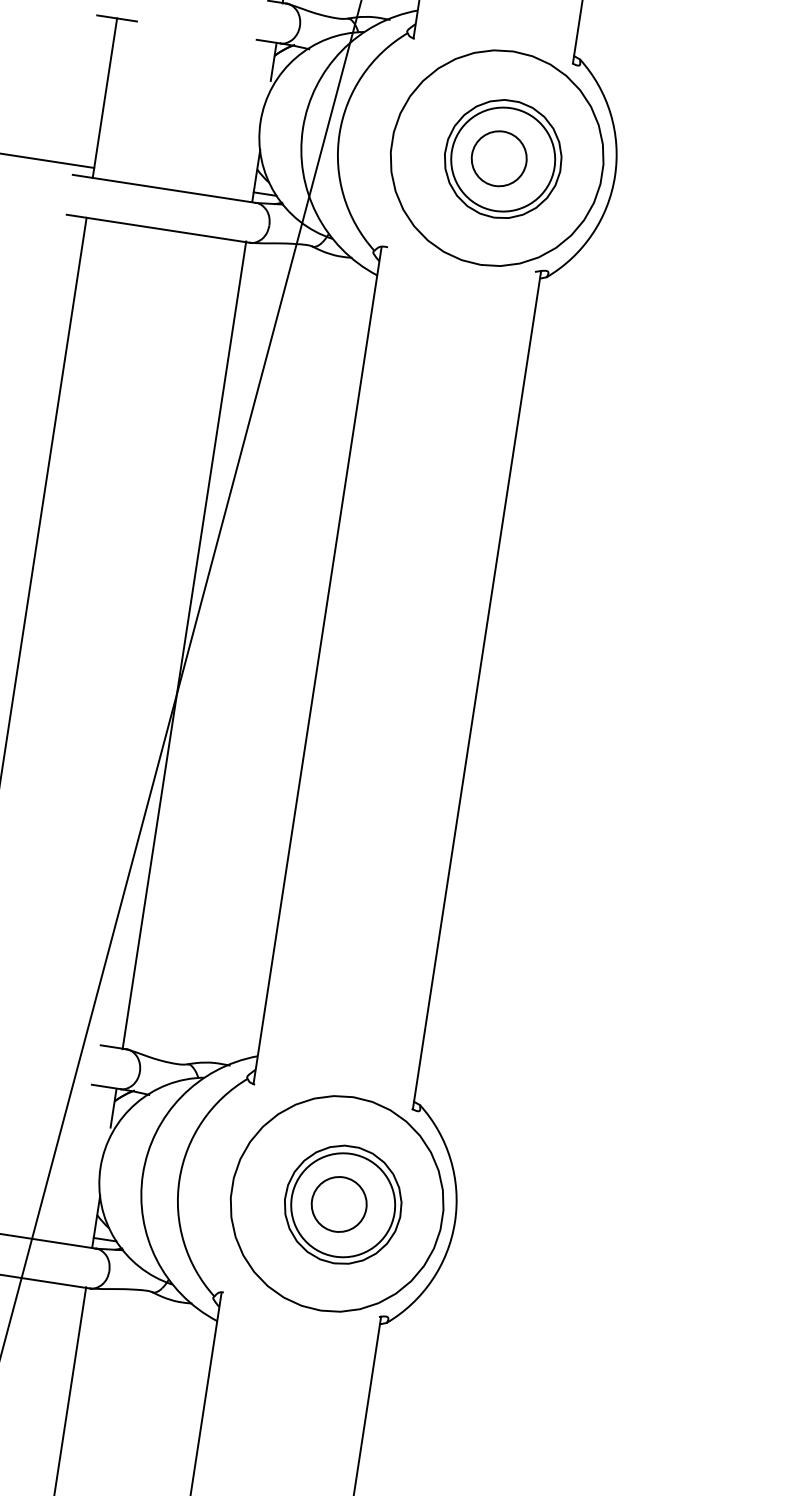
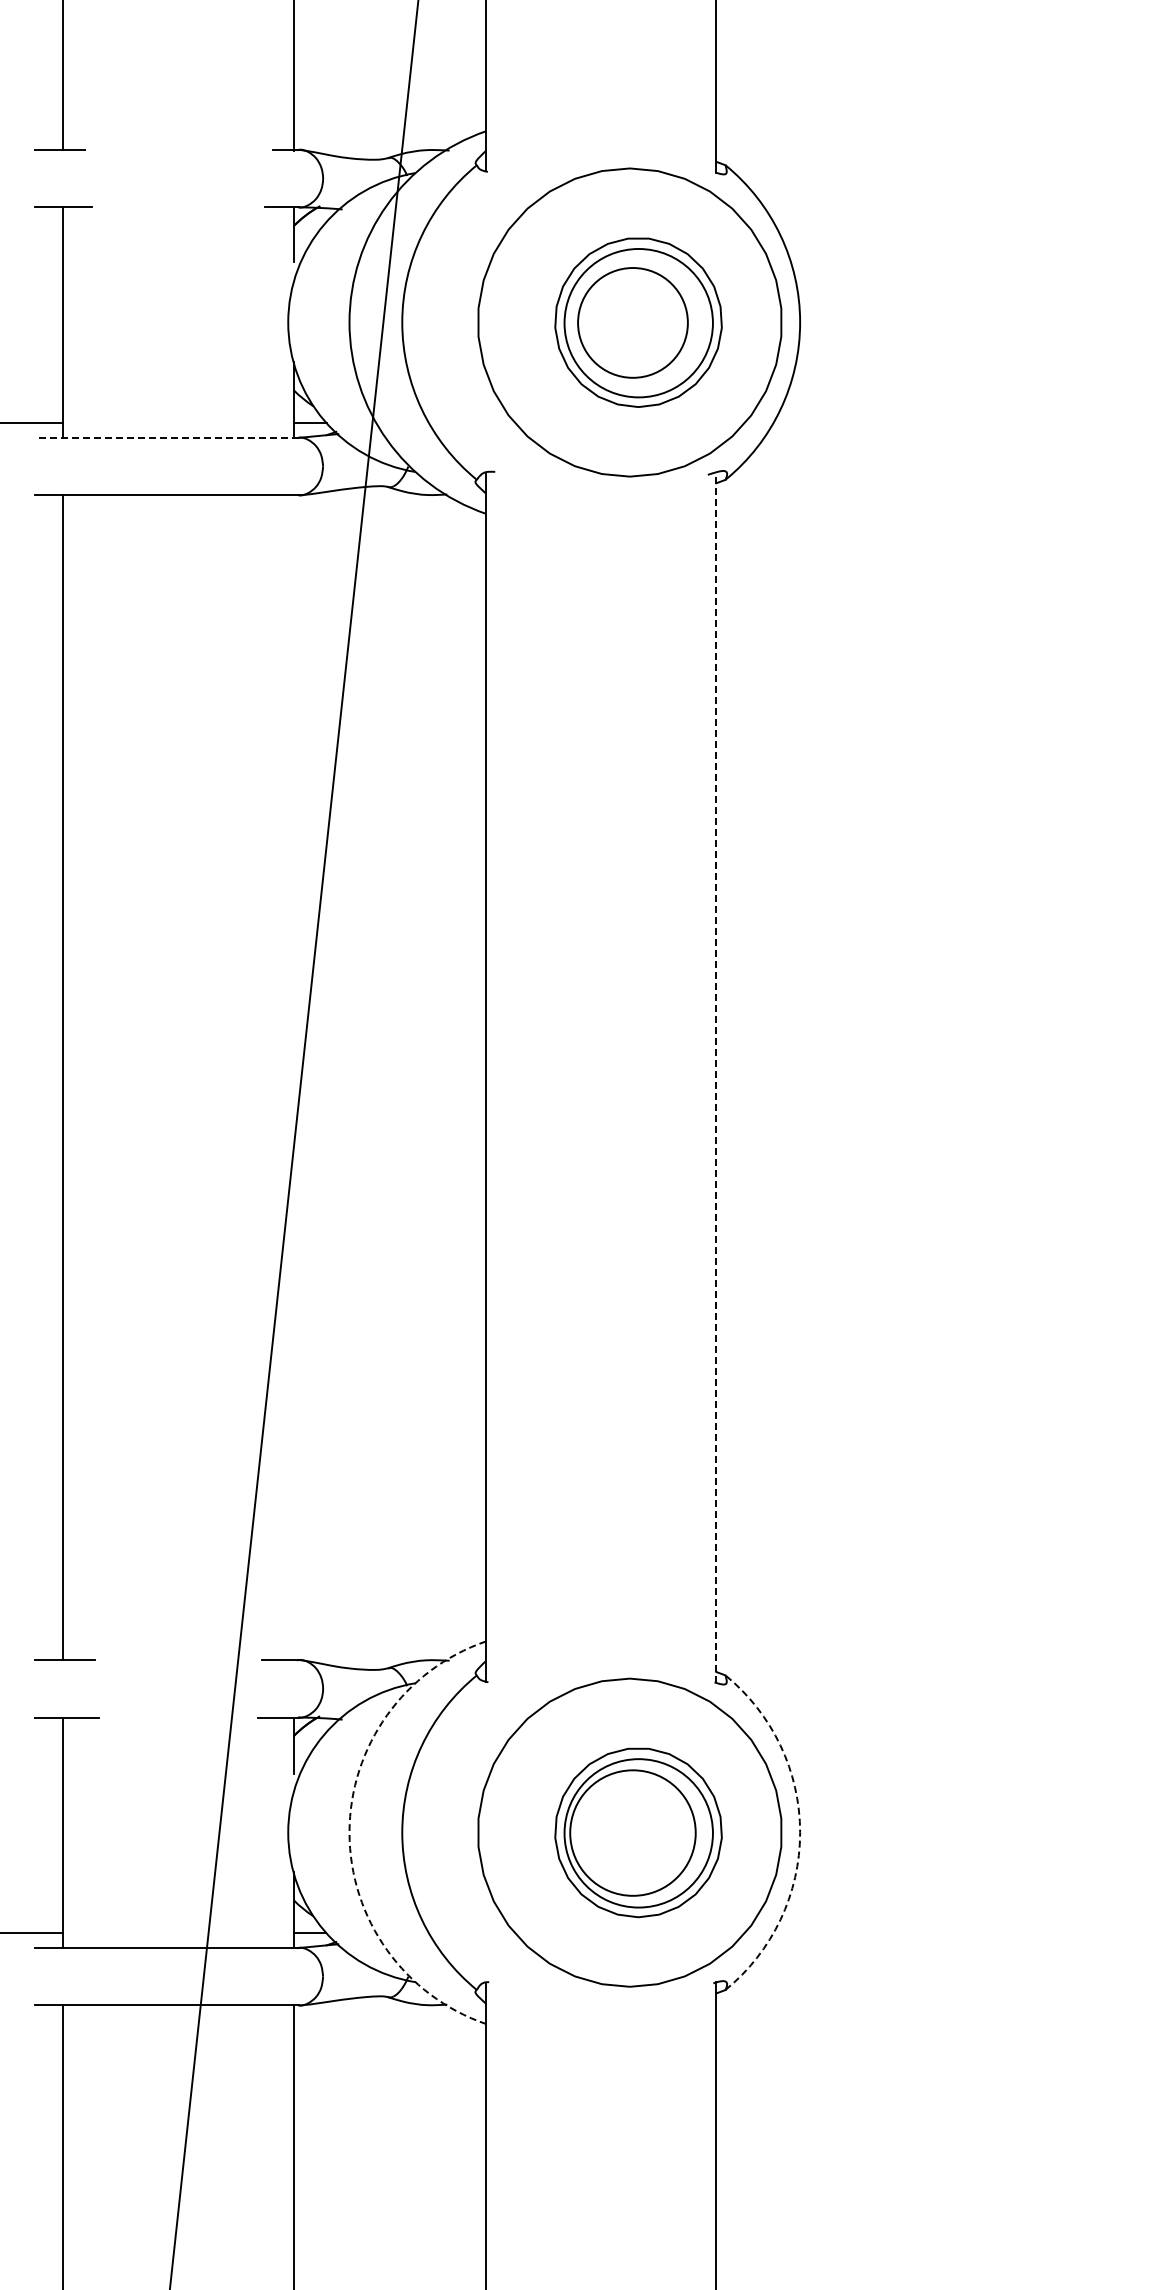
circle: (498, 158) -> (632, 322), size x1.4
line: (164, 188) -> (166, 437), solid -> dashed
line: (184, 645) -> (293, 1077), removed
line: (477, 690) -> (716, 1077), solid -> dashed
arc: (142, 1174) -> (349, 1832), solid -> dashed
circle: (338, 1204) -> (632, 1832), size x1.6
arc: (455, 1221) -> (800, 1832), solid -> dashed

